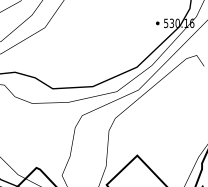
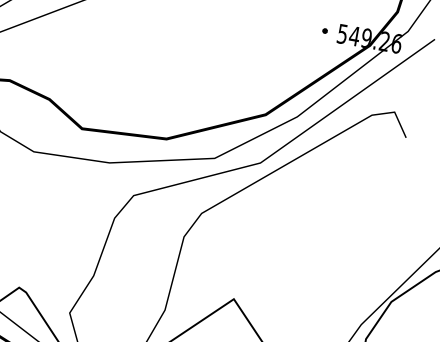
text: (178, 23) -> (368, 38), 530.16 -> 549.26

